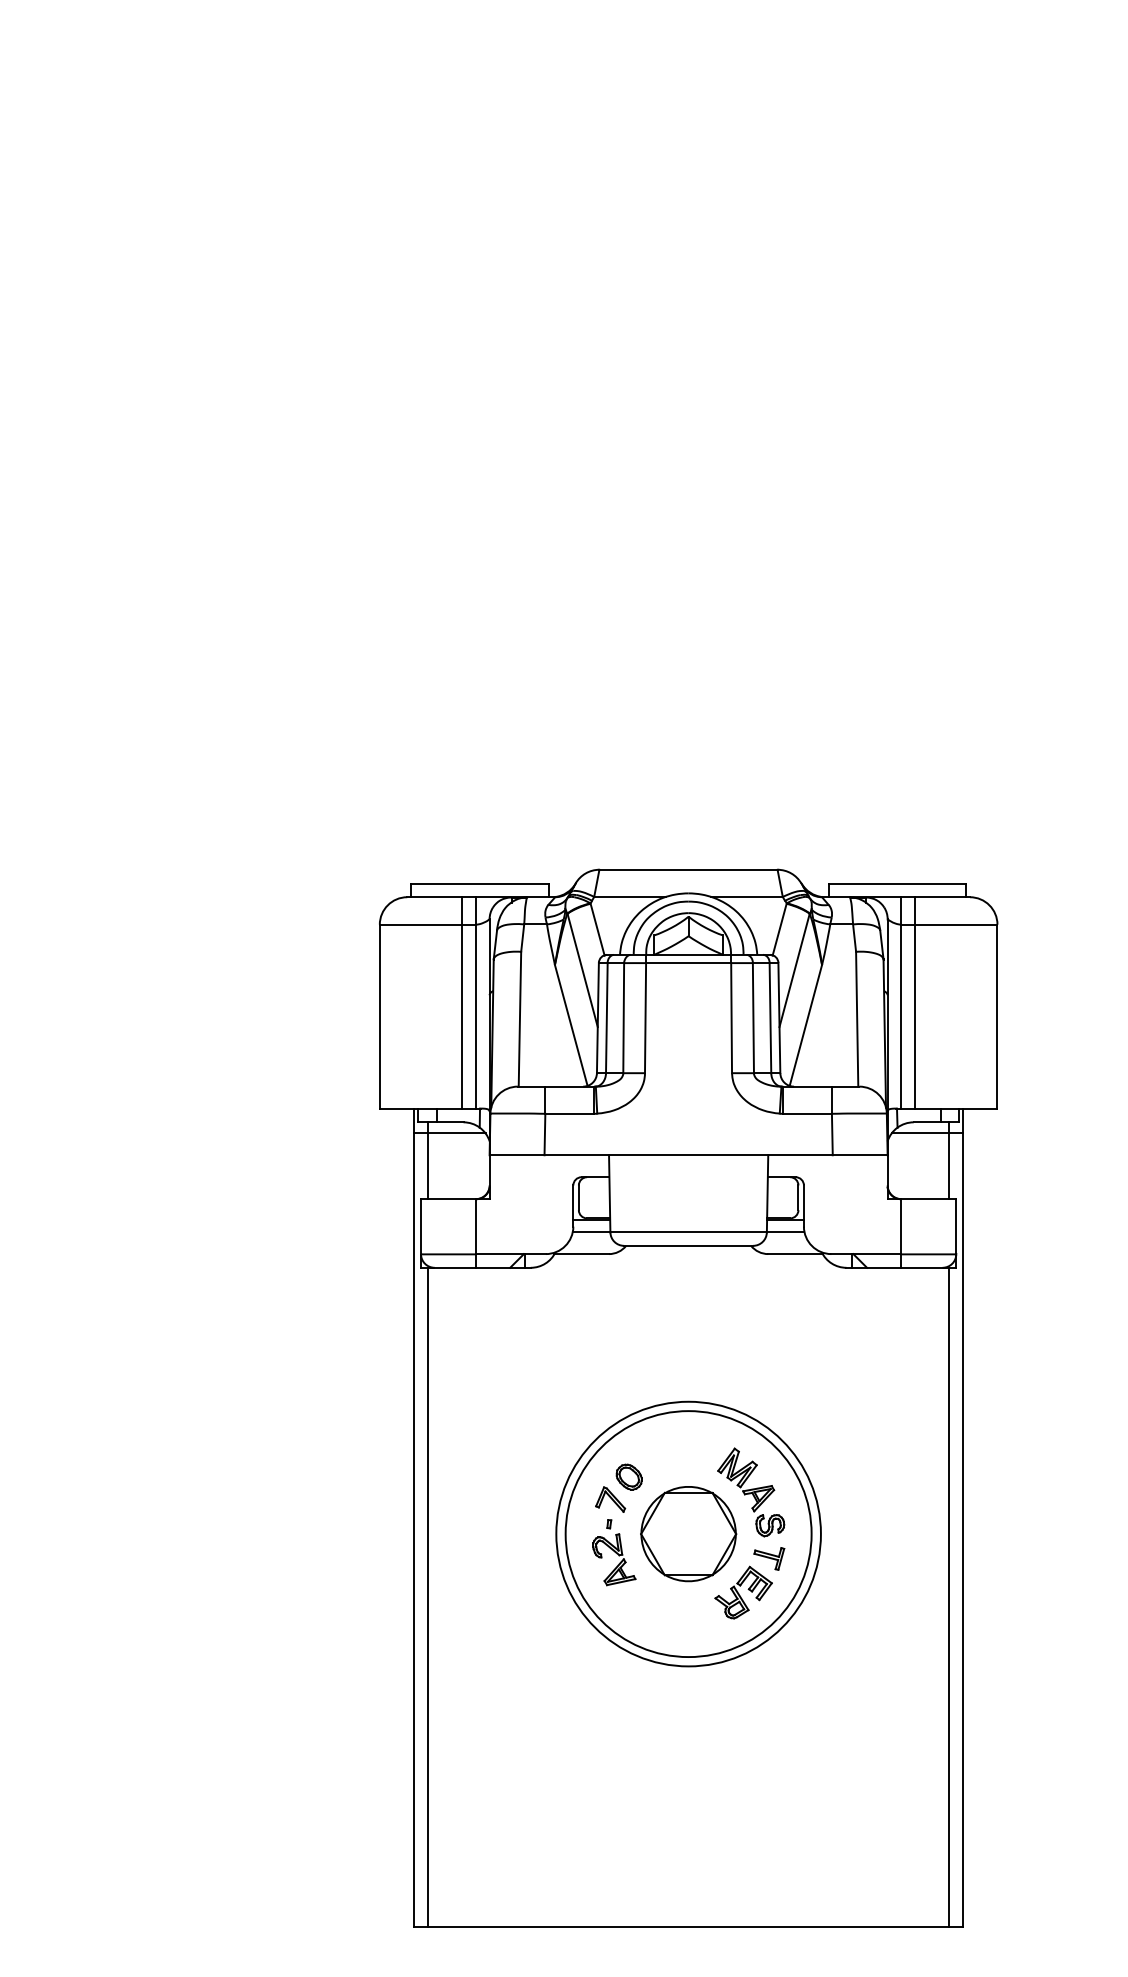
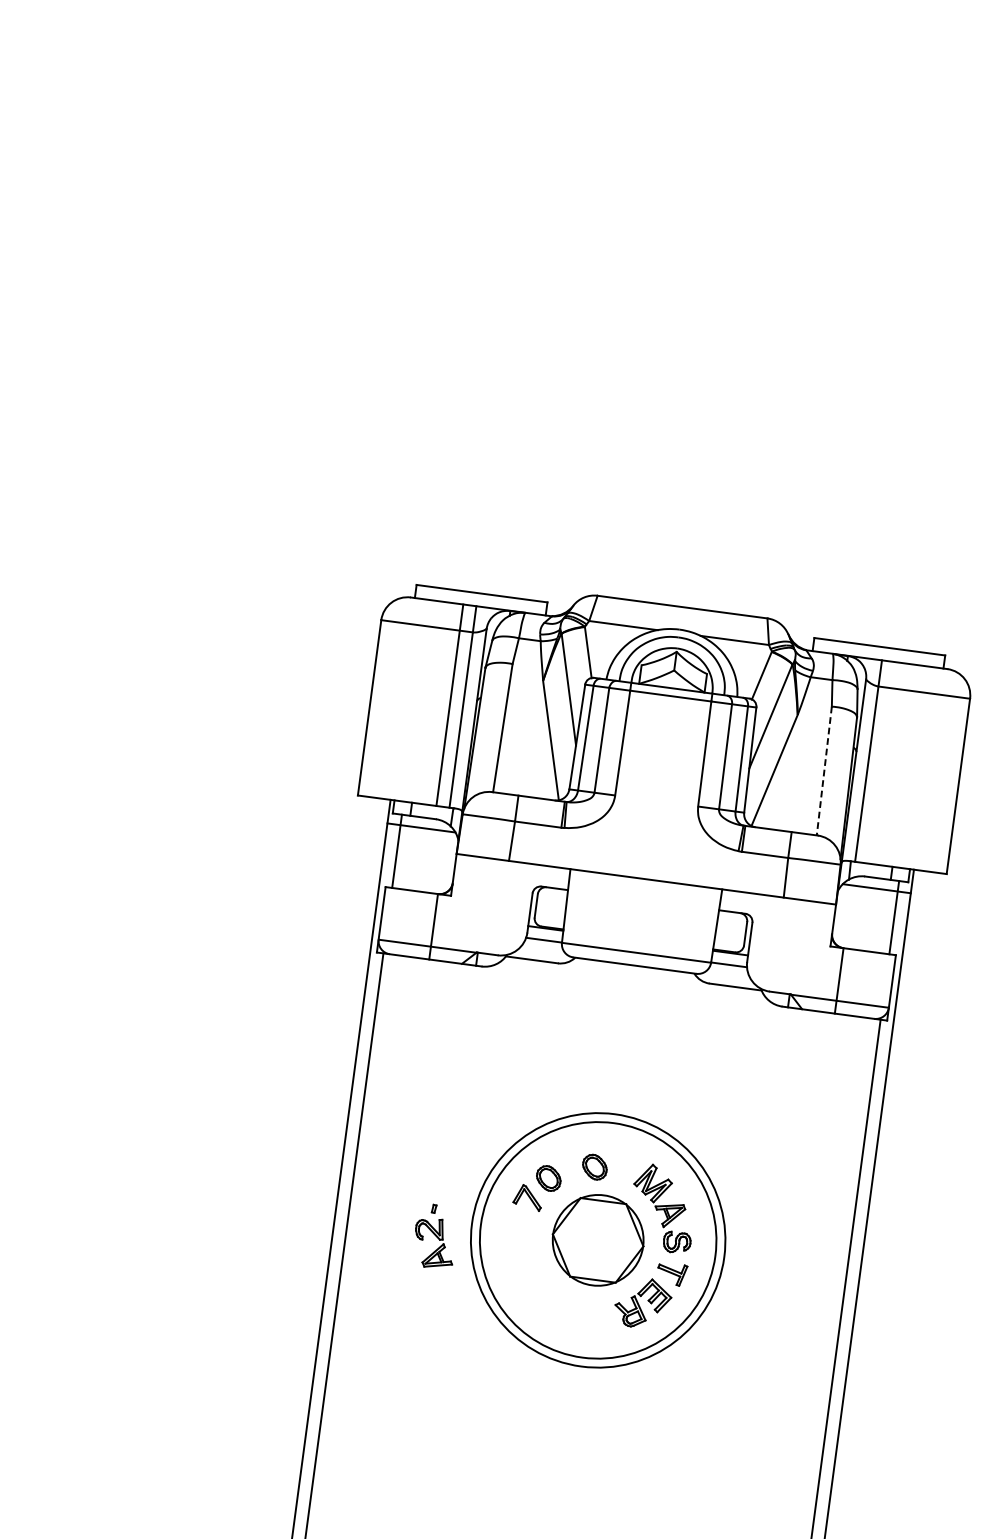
line: (915, 1002) -> (882, 762), removed
line: (857, 1019) -> (824, 771), solid -> dashed
part: (674, 1458) -> (594, 1166), added
part: (614, 1552) -> (435, 1236), moved

